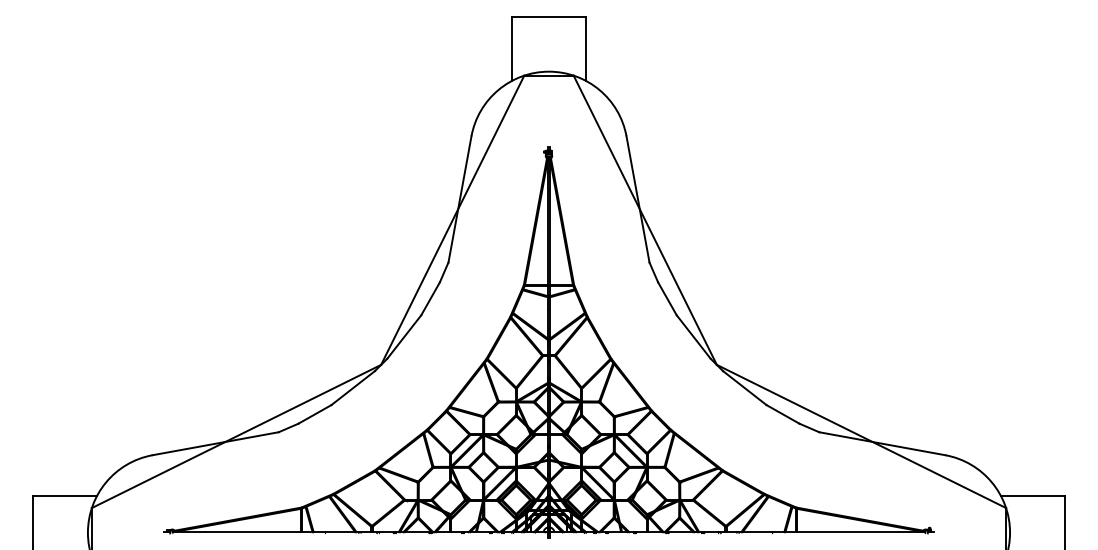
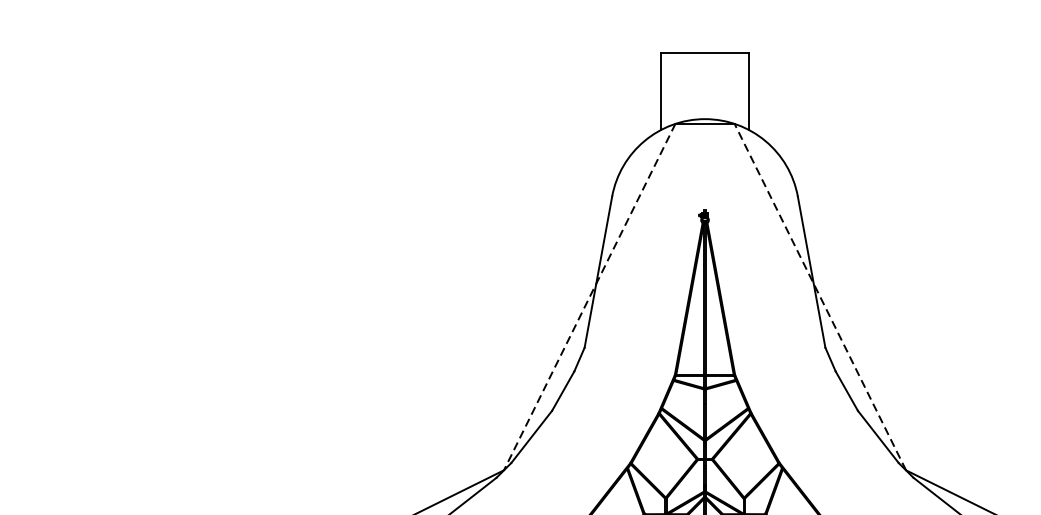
line: (645, 219) -> (820, 296), solid -> dashed
line: (452, 220) -> (589, 297), solid -> dashed

